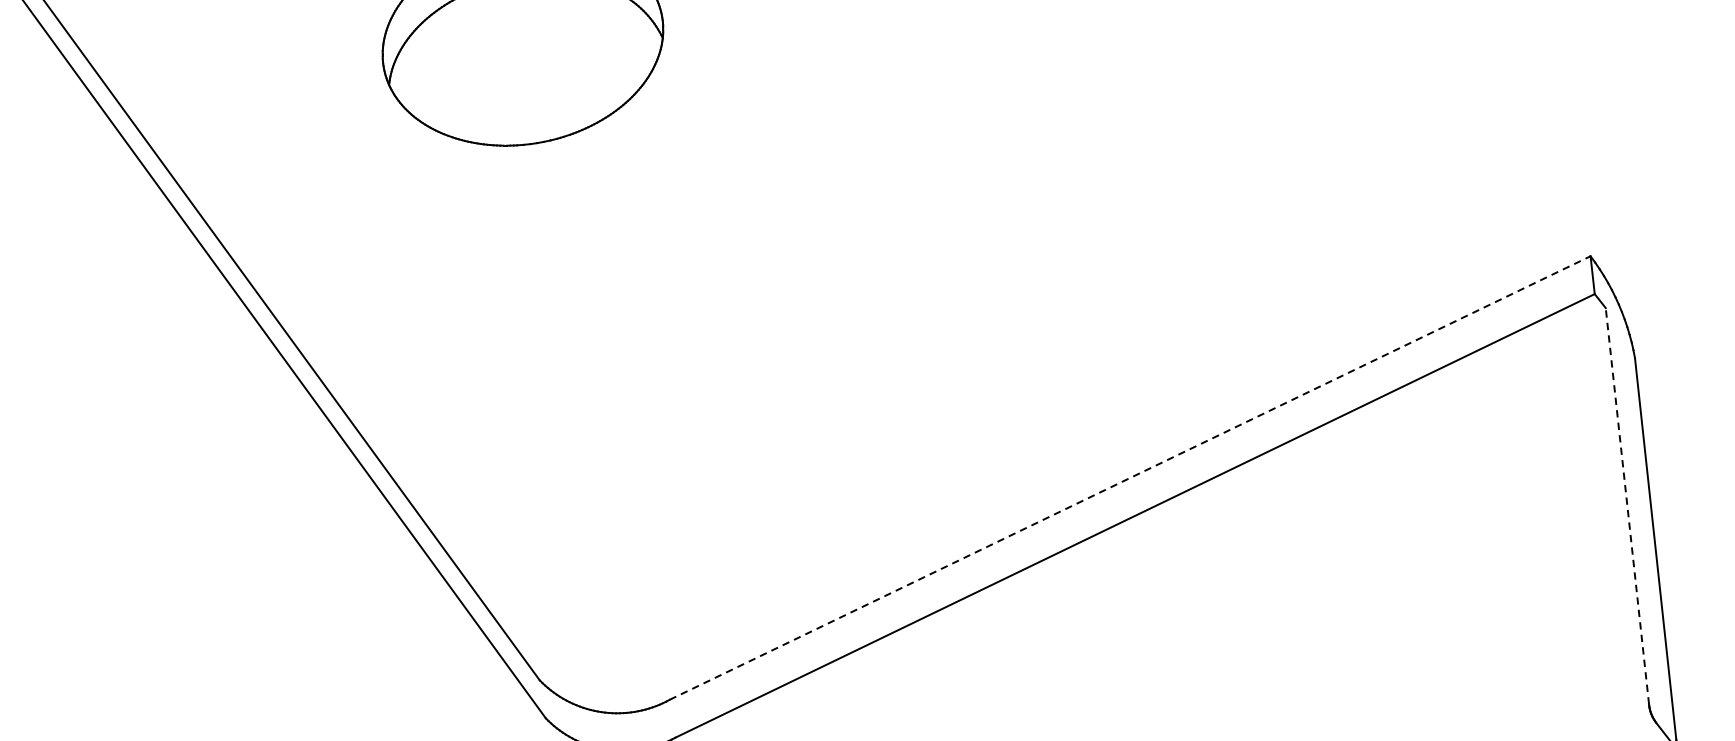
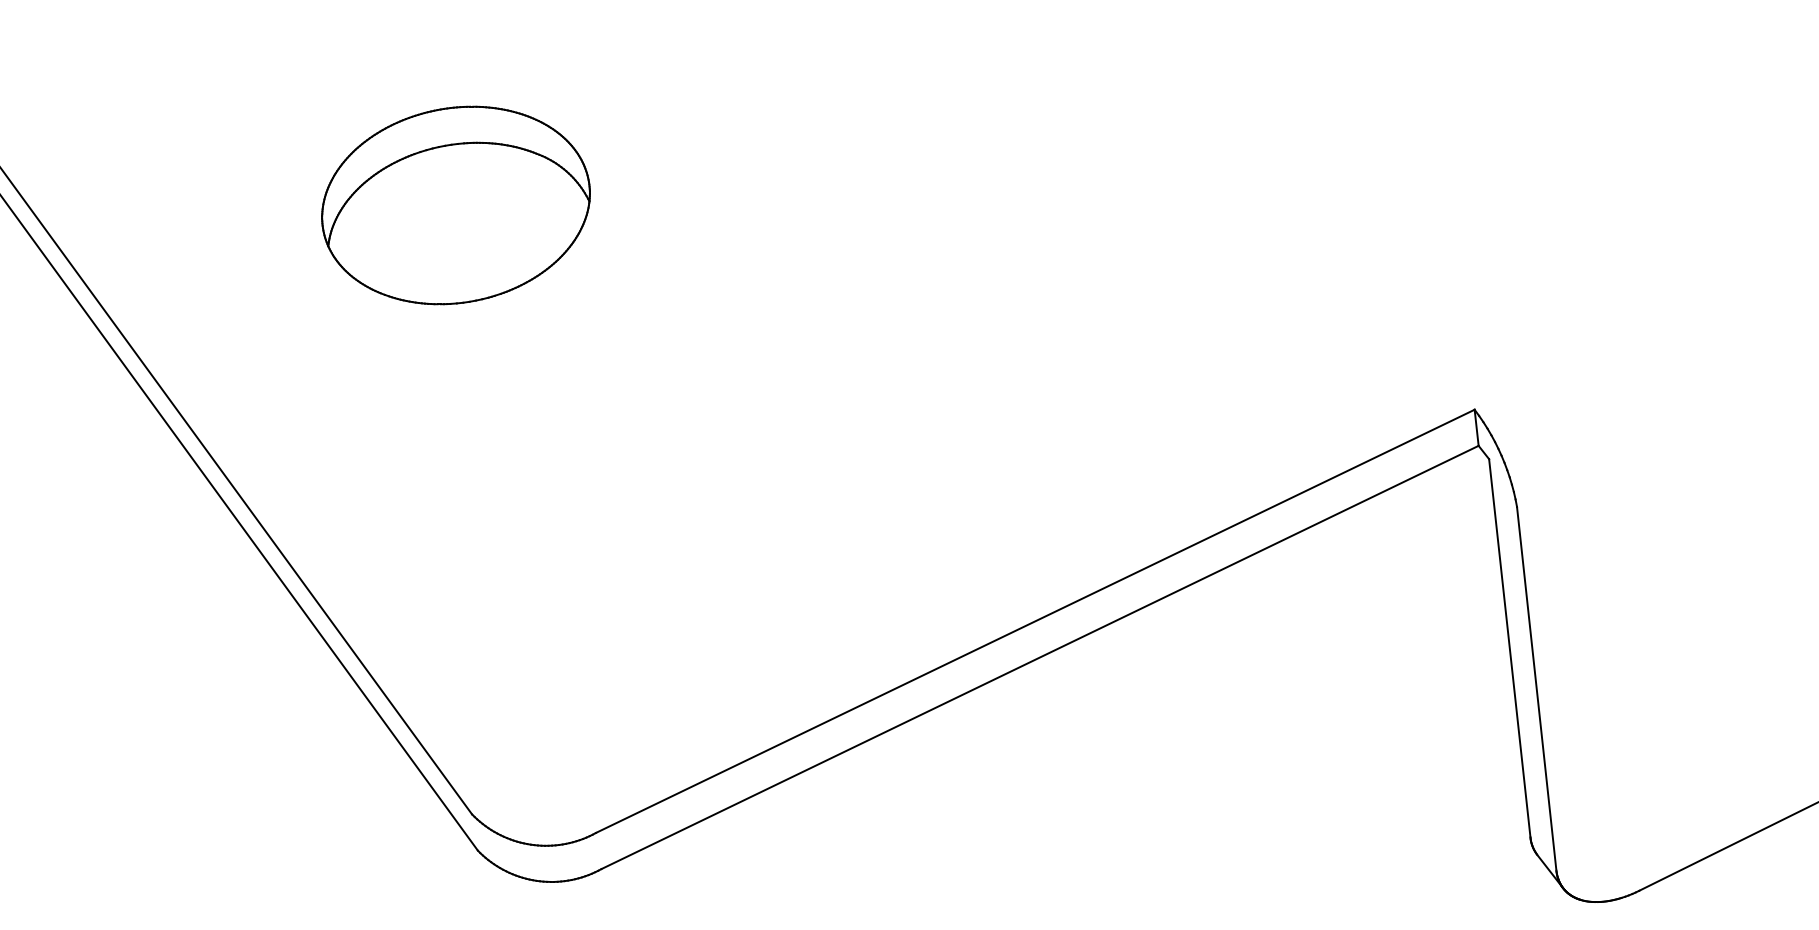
line: (1130, 478) -> (1035, 621), dashed -> solid
line: (1627, 505) -> (1509, 647), dashed -> solid

